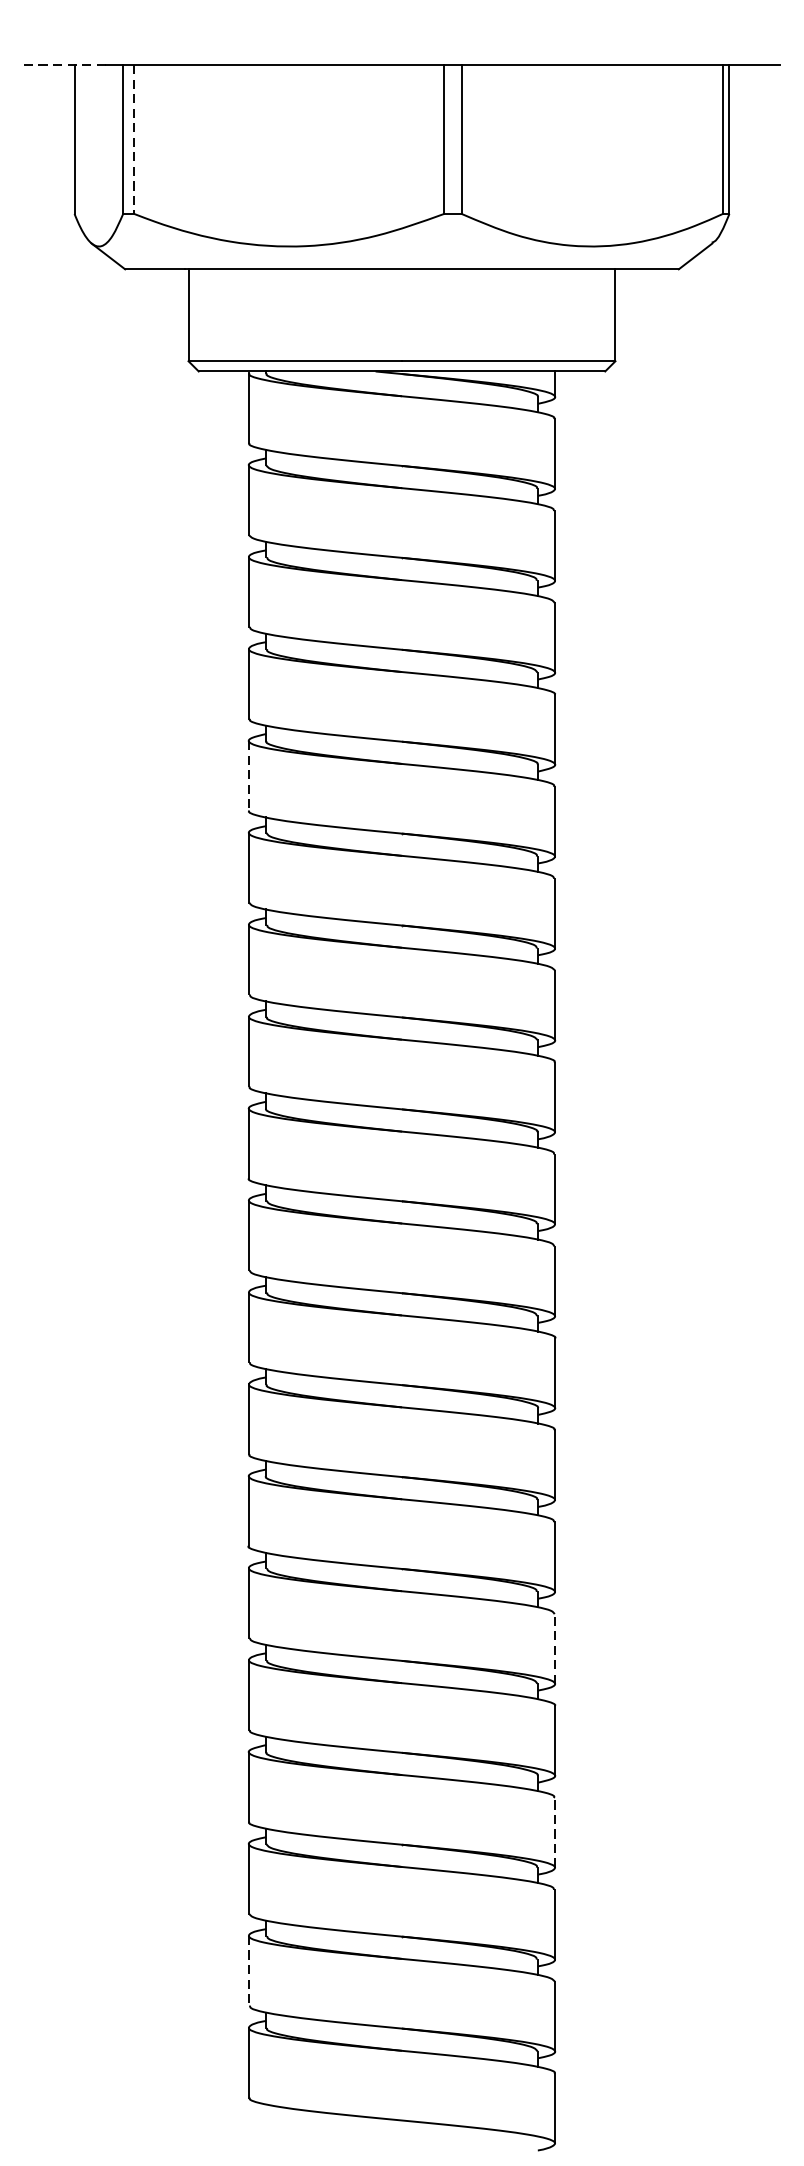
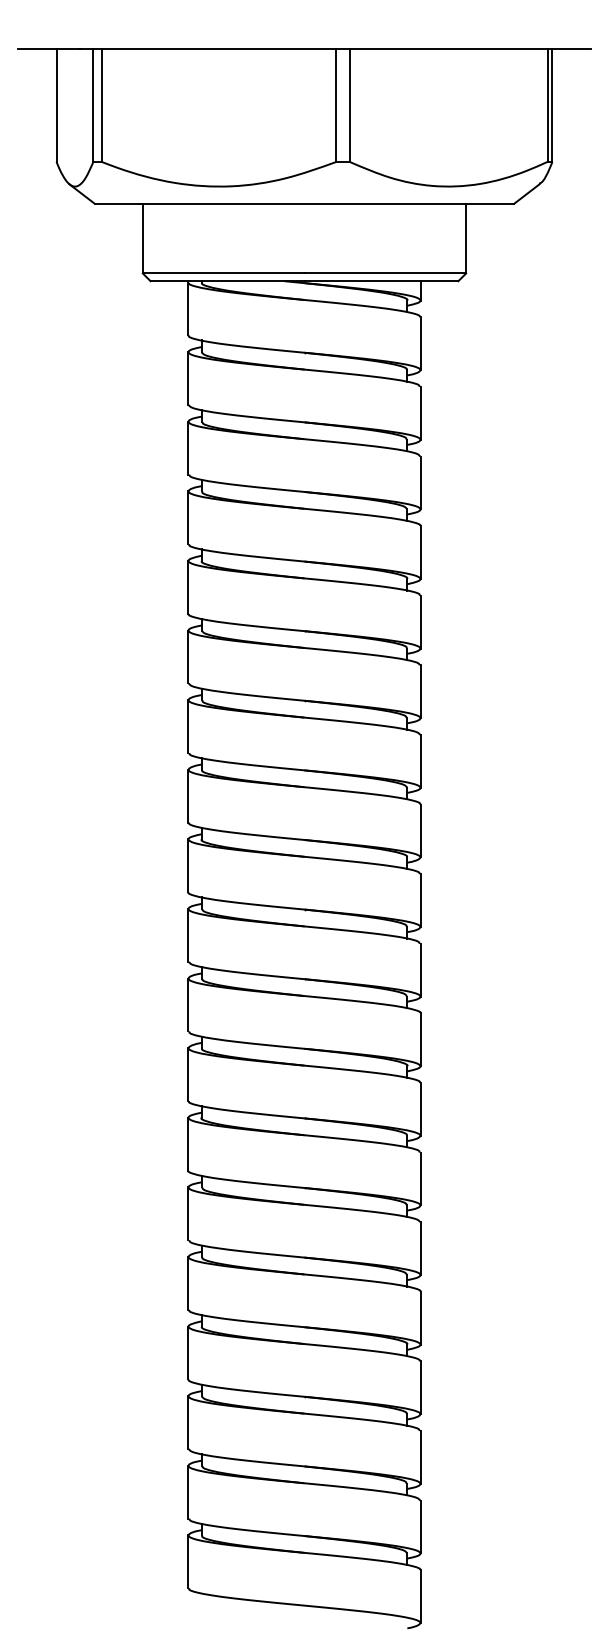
line: (65, 65) -> (49, 49), dashed -> solid
line: (133, 140) -> (101, 106), dashed -> solid
line: (248, 775) -> (188, 587), dashed -> solid
line: (555, 1648) -> (420, 1248), dashed -> solid
line: (555, 1832) -> (420, 1387), dashed -> solid
line: (248, 1971) -> (188, 1492), dashed -> solid

